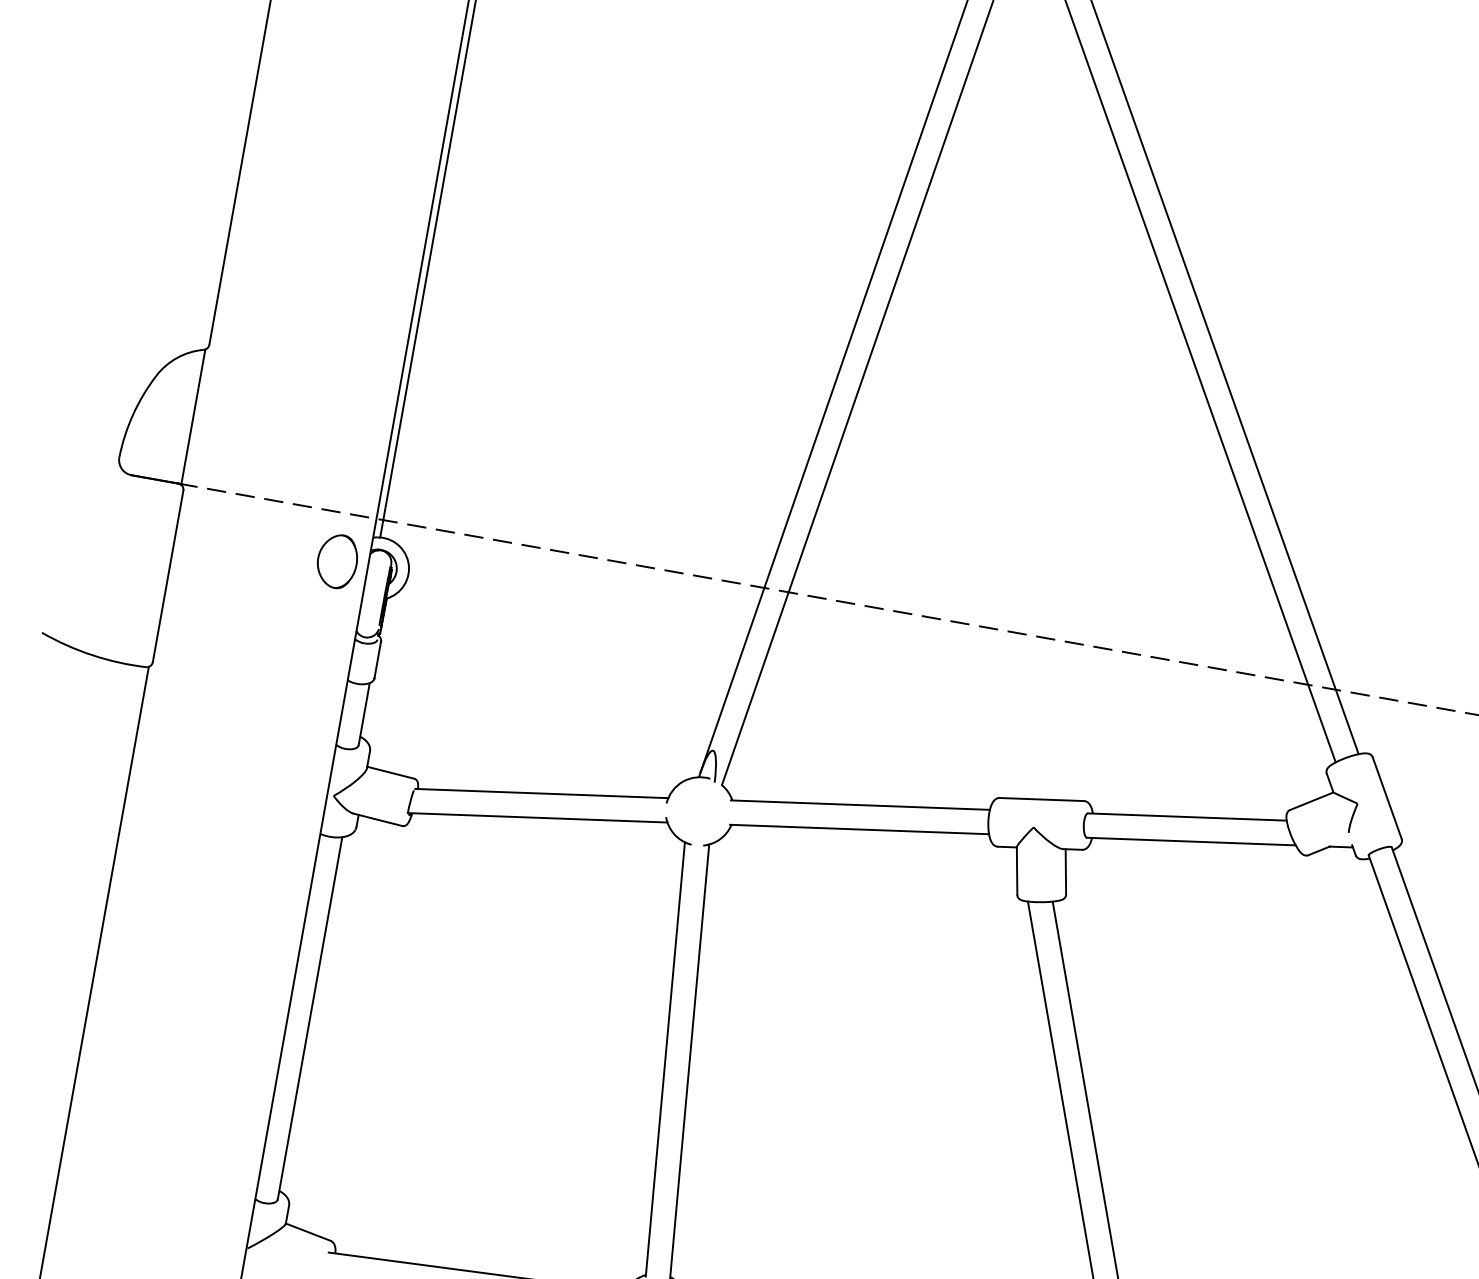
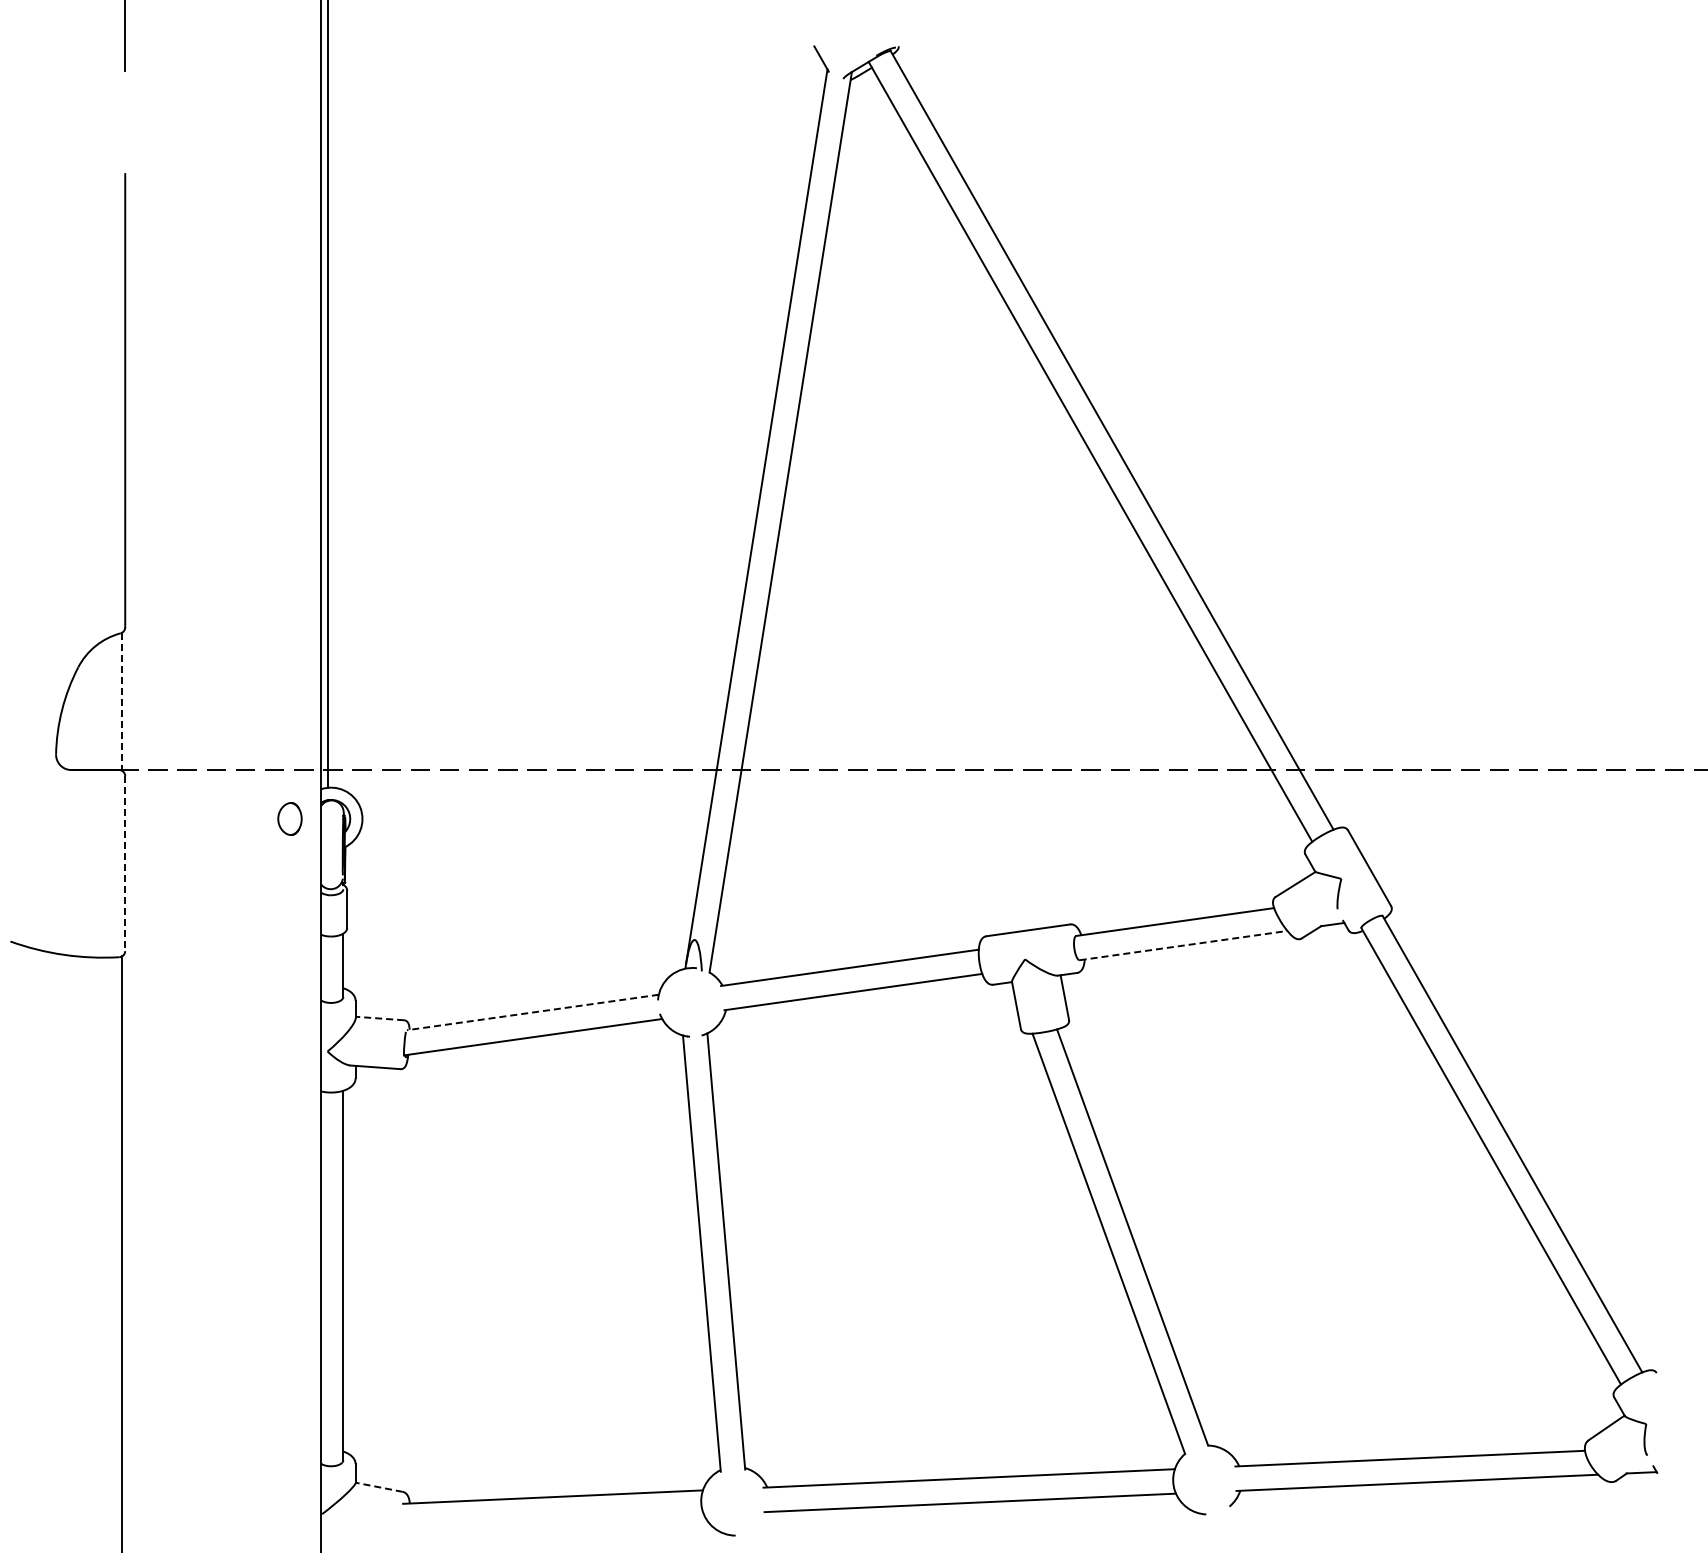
line: (193, 417) -> (122, 702), solid -> dashed
part: (337, 560) -> (289, 818), size x0.6
line: (168, 577) -> (125, 864), solid -> dashed
line: (390, 772) -> (379, 1018), solid -> dashed
line: (541, 793) -> (532, 1012), solid -> dashed
line: (1191, 841) -> (1183, 945), solid -> dashed
line: (307, 1232) -> (378, 1487), solid -> dashed

